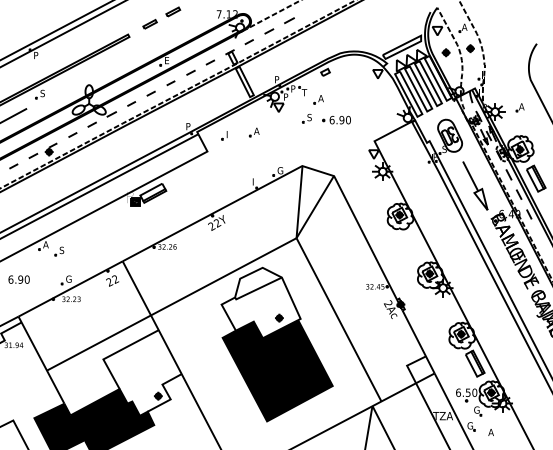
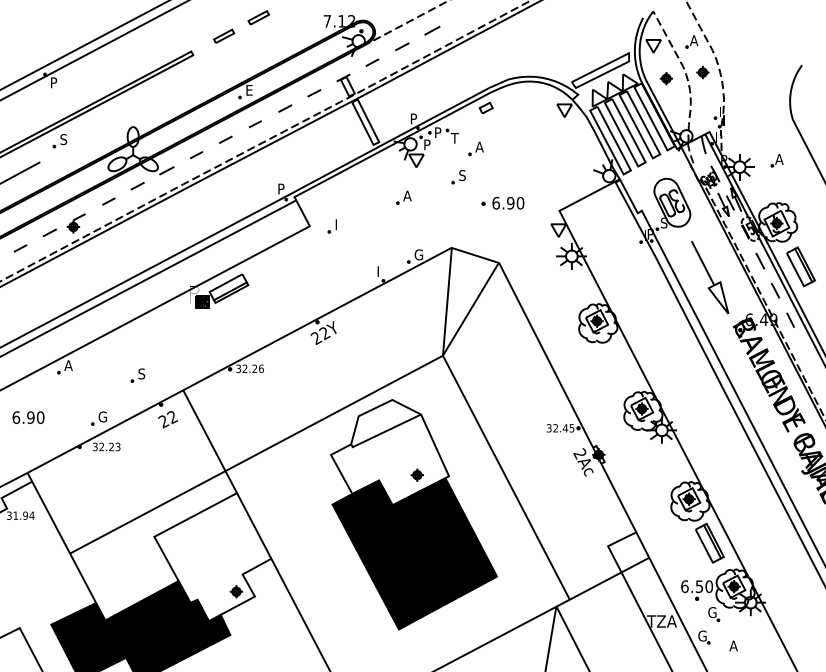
part: (336, 119) -> (502, 202), moved
part: (254, 132) -> (404, 197), moved
part: (224, 135) -> (332, 226), moved
part: (59, 251) -> (138, 375), moved

